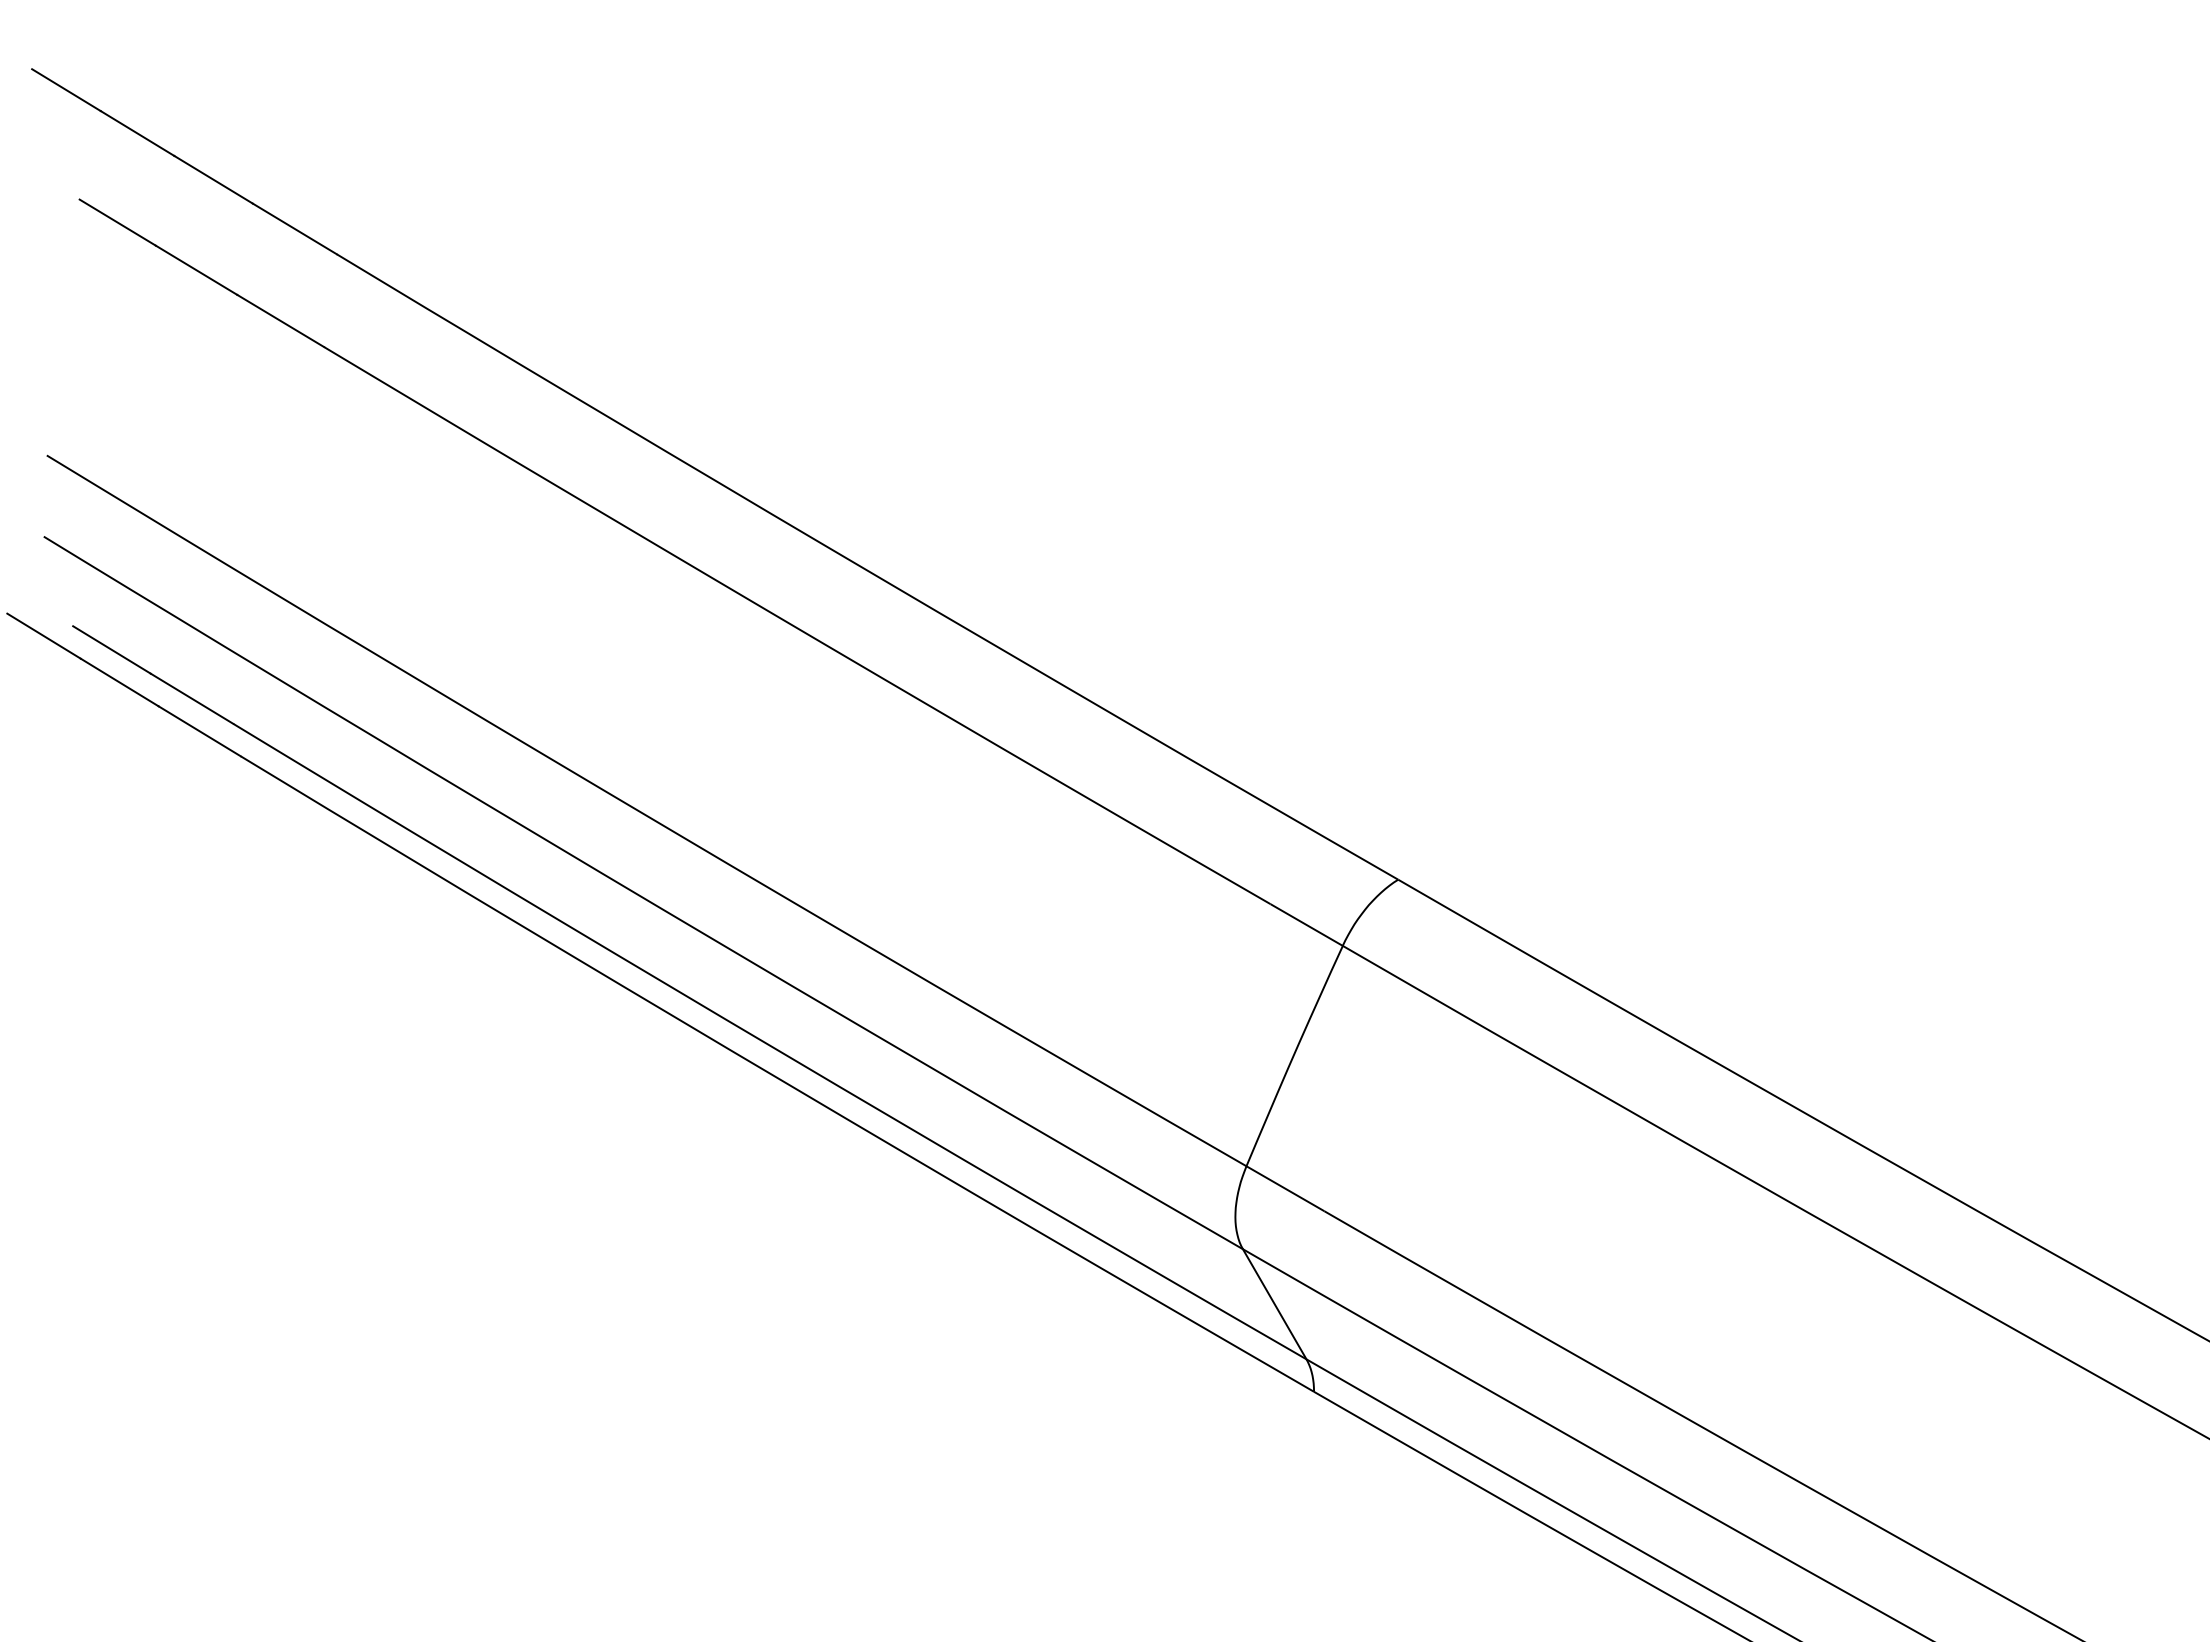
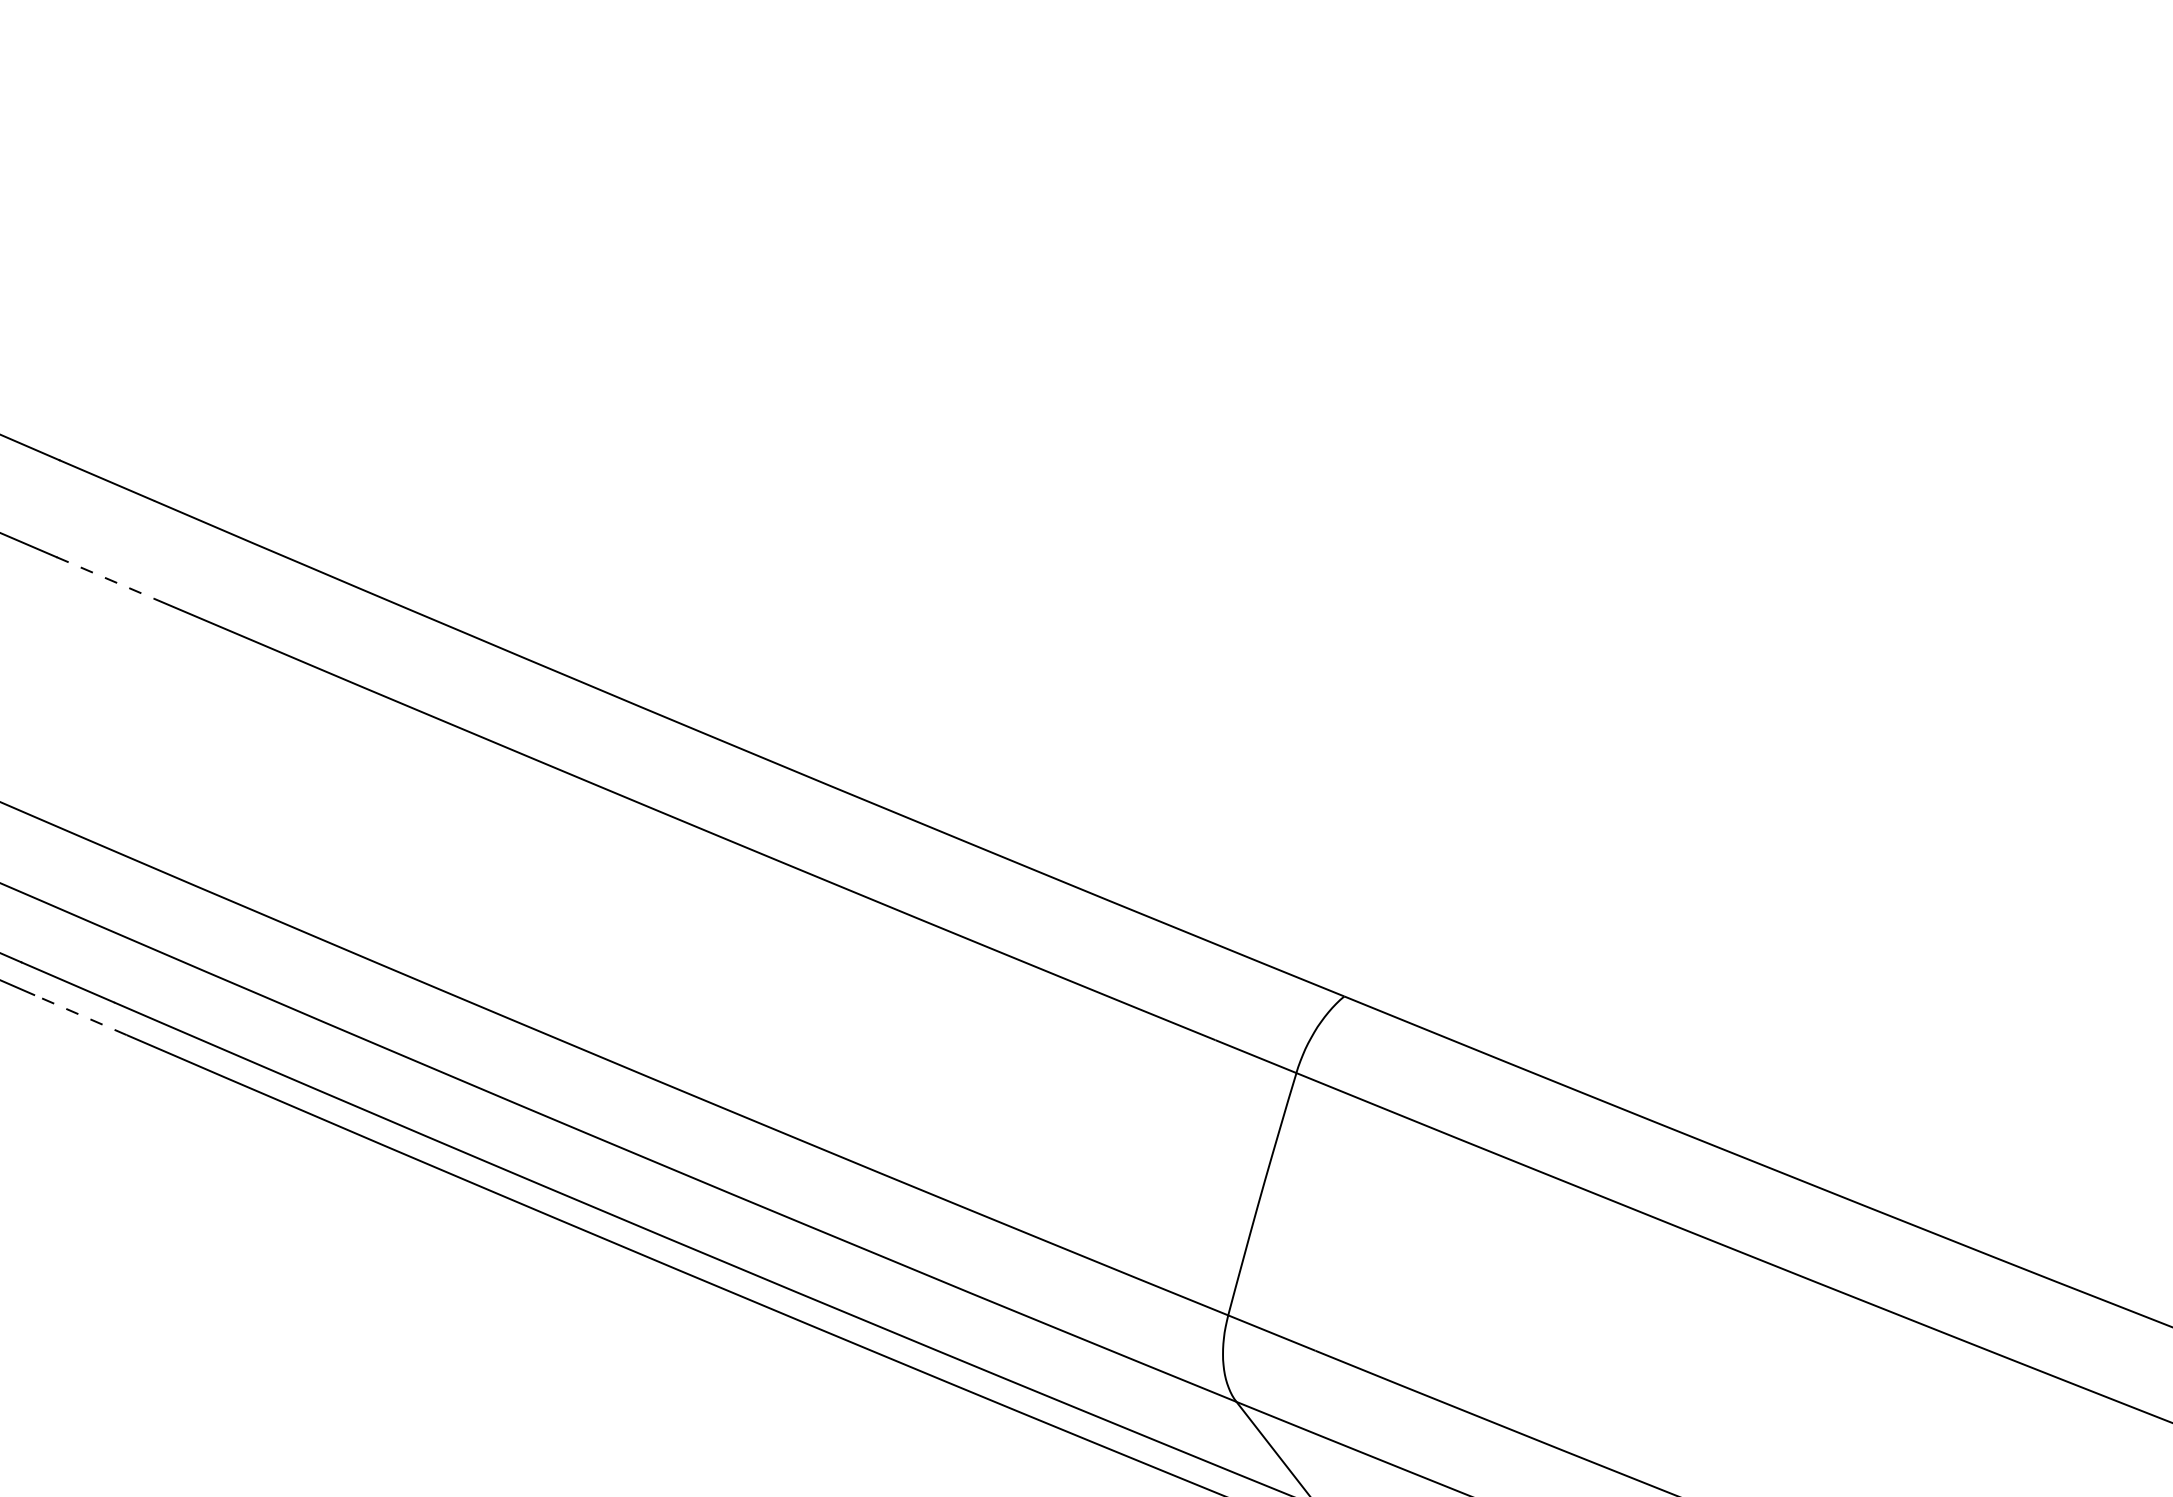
line: (280, 320) -> (105, 577), solid -> dashed
line: (199, 731) -> (80, 1015), solid -> dashed

